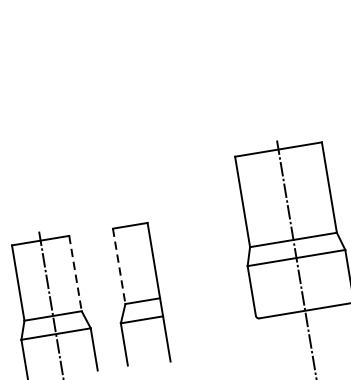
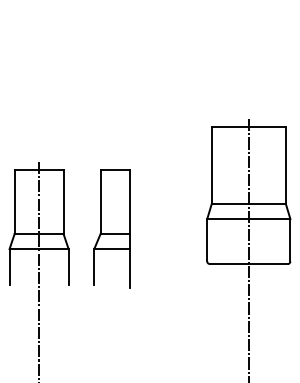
line: (119, 267) -> (100, 202), dashed -> solid
line: (75, 273) -> (63, 201), dashed -> solid

